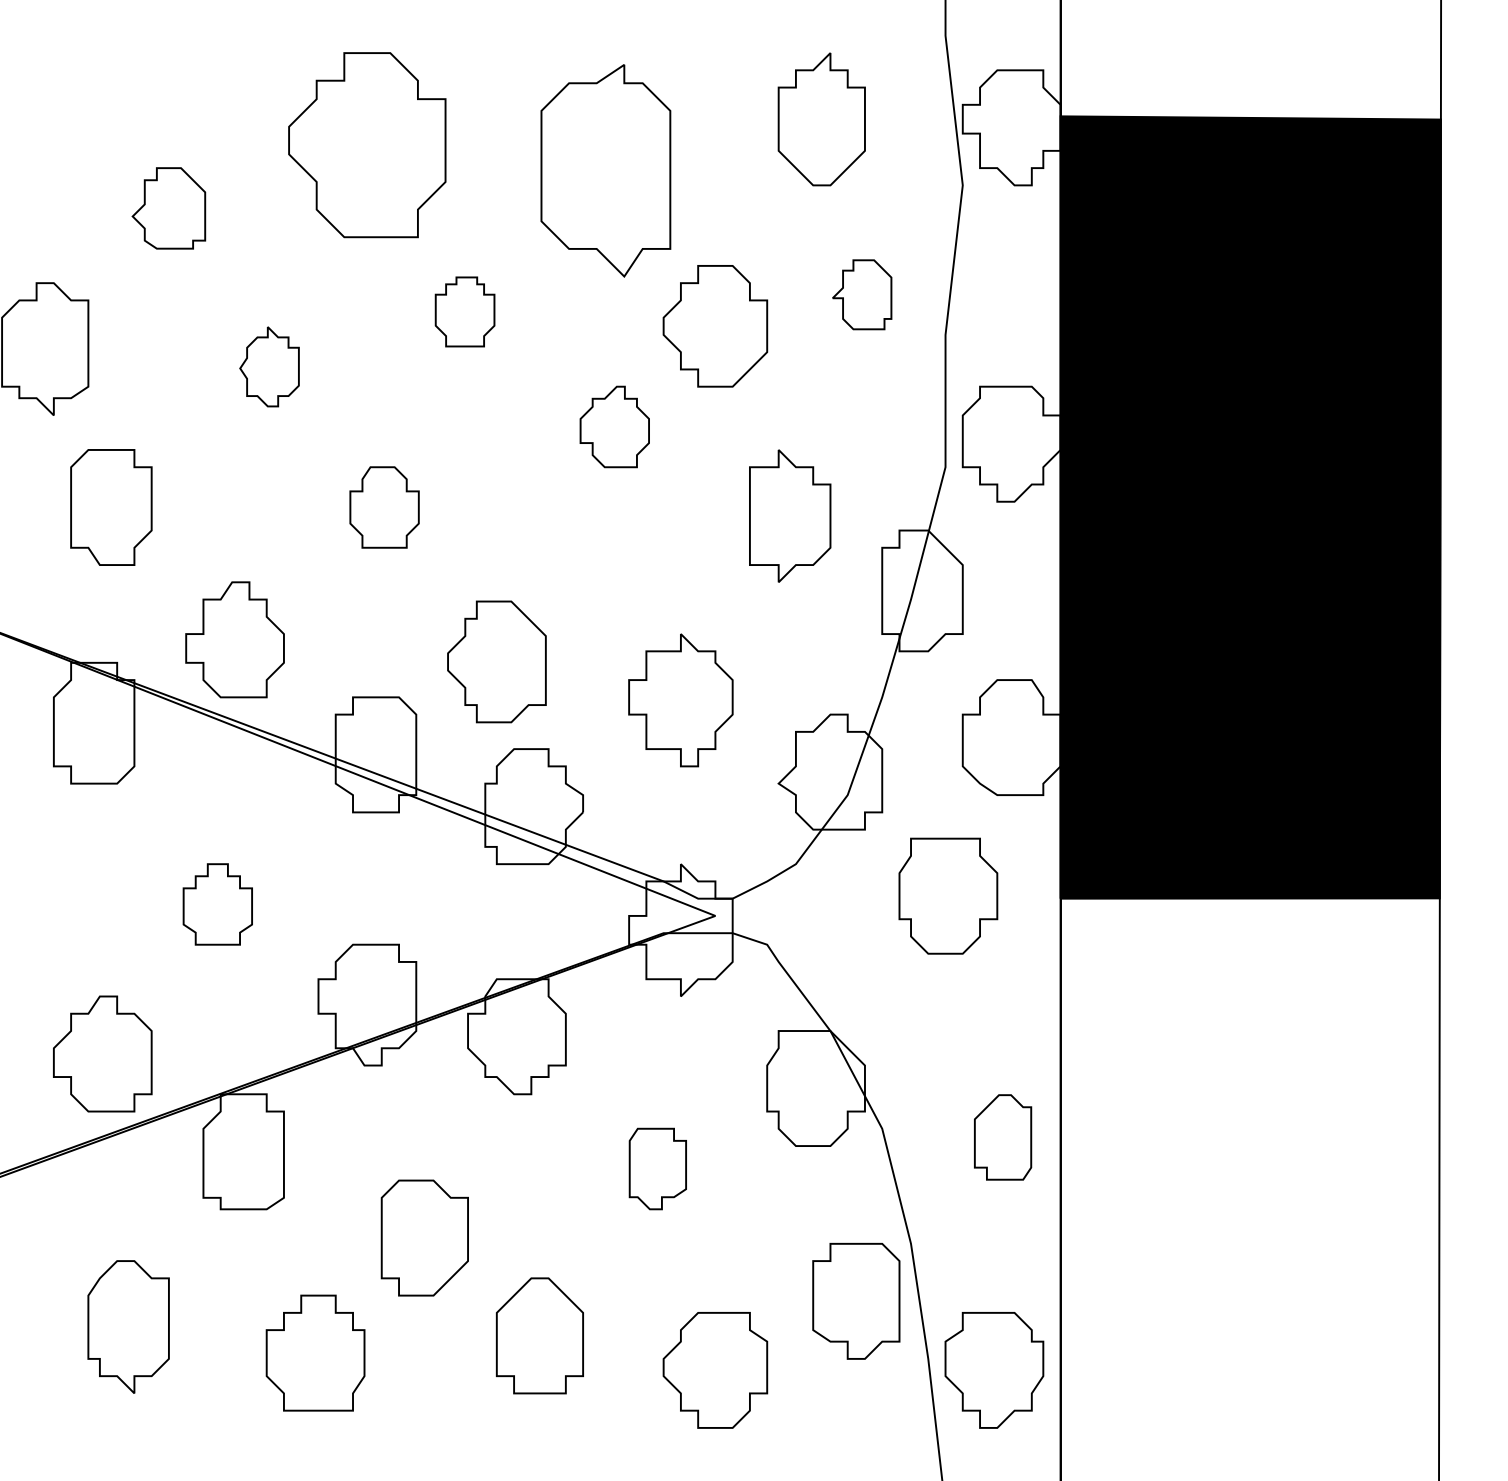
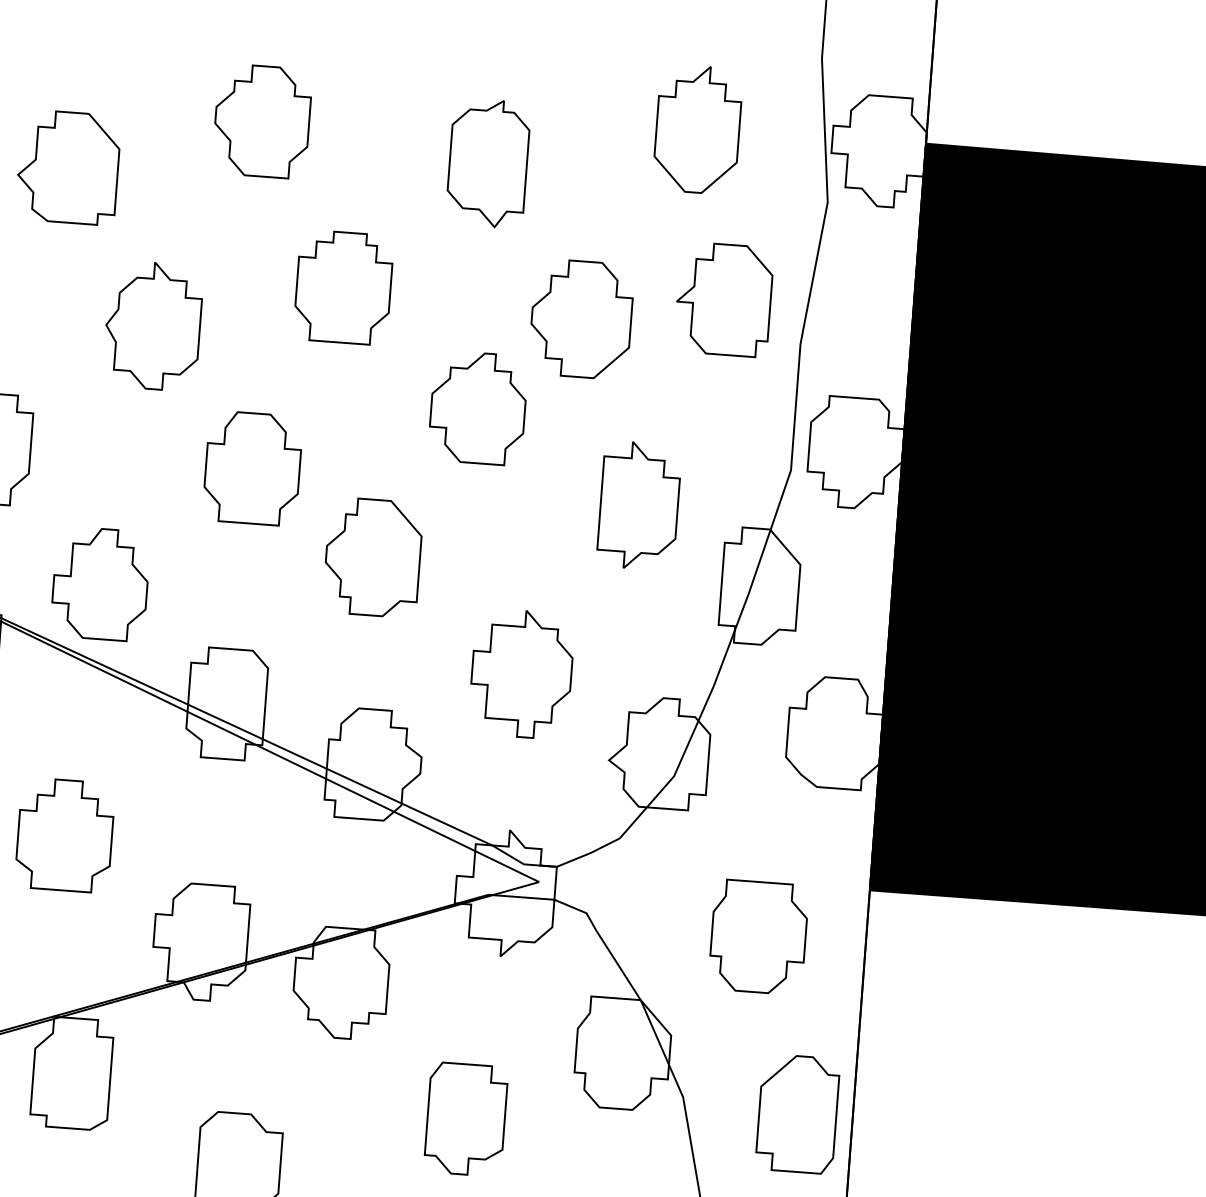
part: (367, 144) -> (262, 120), size x0.62
part: (606, 171) -> (488, 163), size x0.62
part: (168, 208) -> (67, 167), size x1.43
part: (861, 294) -> (723, 299), size x1.67
part: (464, 311) -> (343, 287), size x1.67
part: (269, 366) -> (153, 325), size x1.67
part: (614, 426) -> (478, 407), size x1.43
part: (384, 507) -> (252, 468), size x1.43
part: (496, 661) -> (372, 557), moved
part: (948, 895) -> (758, 936), moved
part: (217, 904) -> (64, 835), size x1.43
part: (1002, 1137) -> (797, 1114), size x1.43
part: (657, 1168) -> (465, 1118), size x1.43

